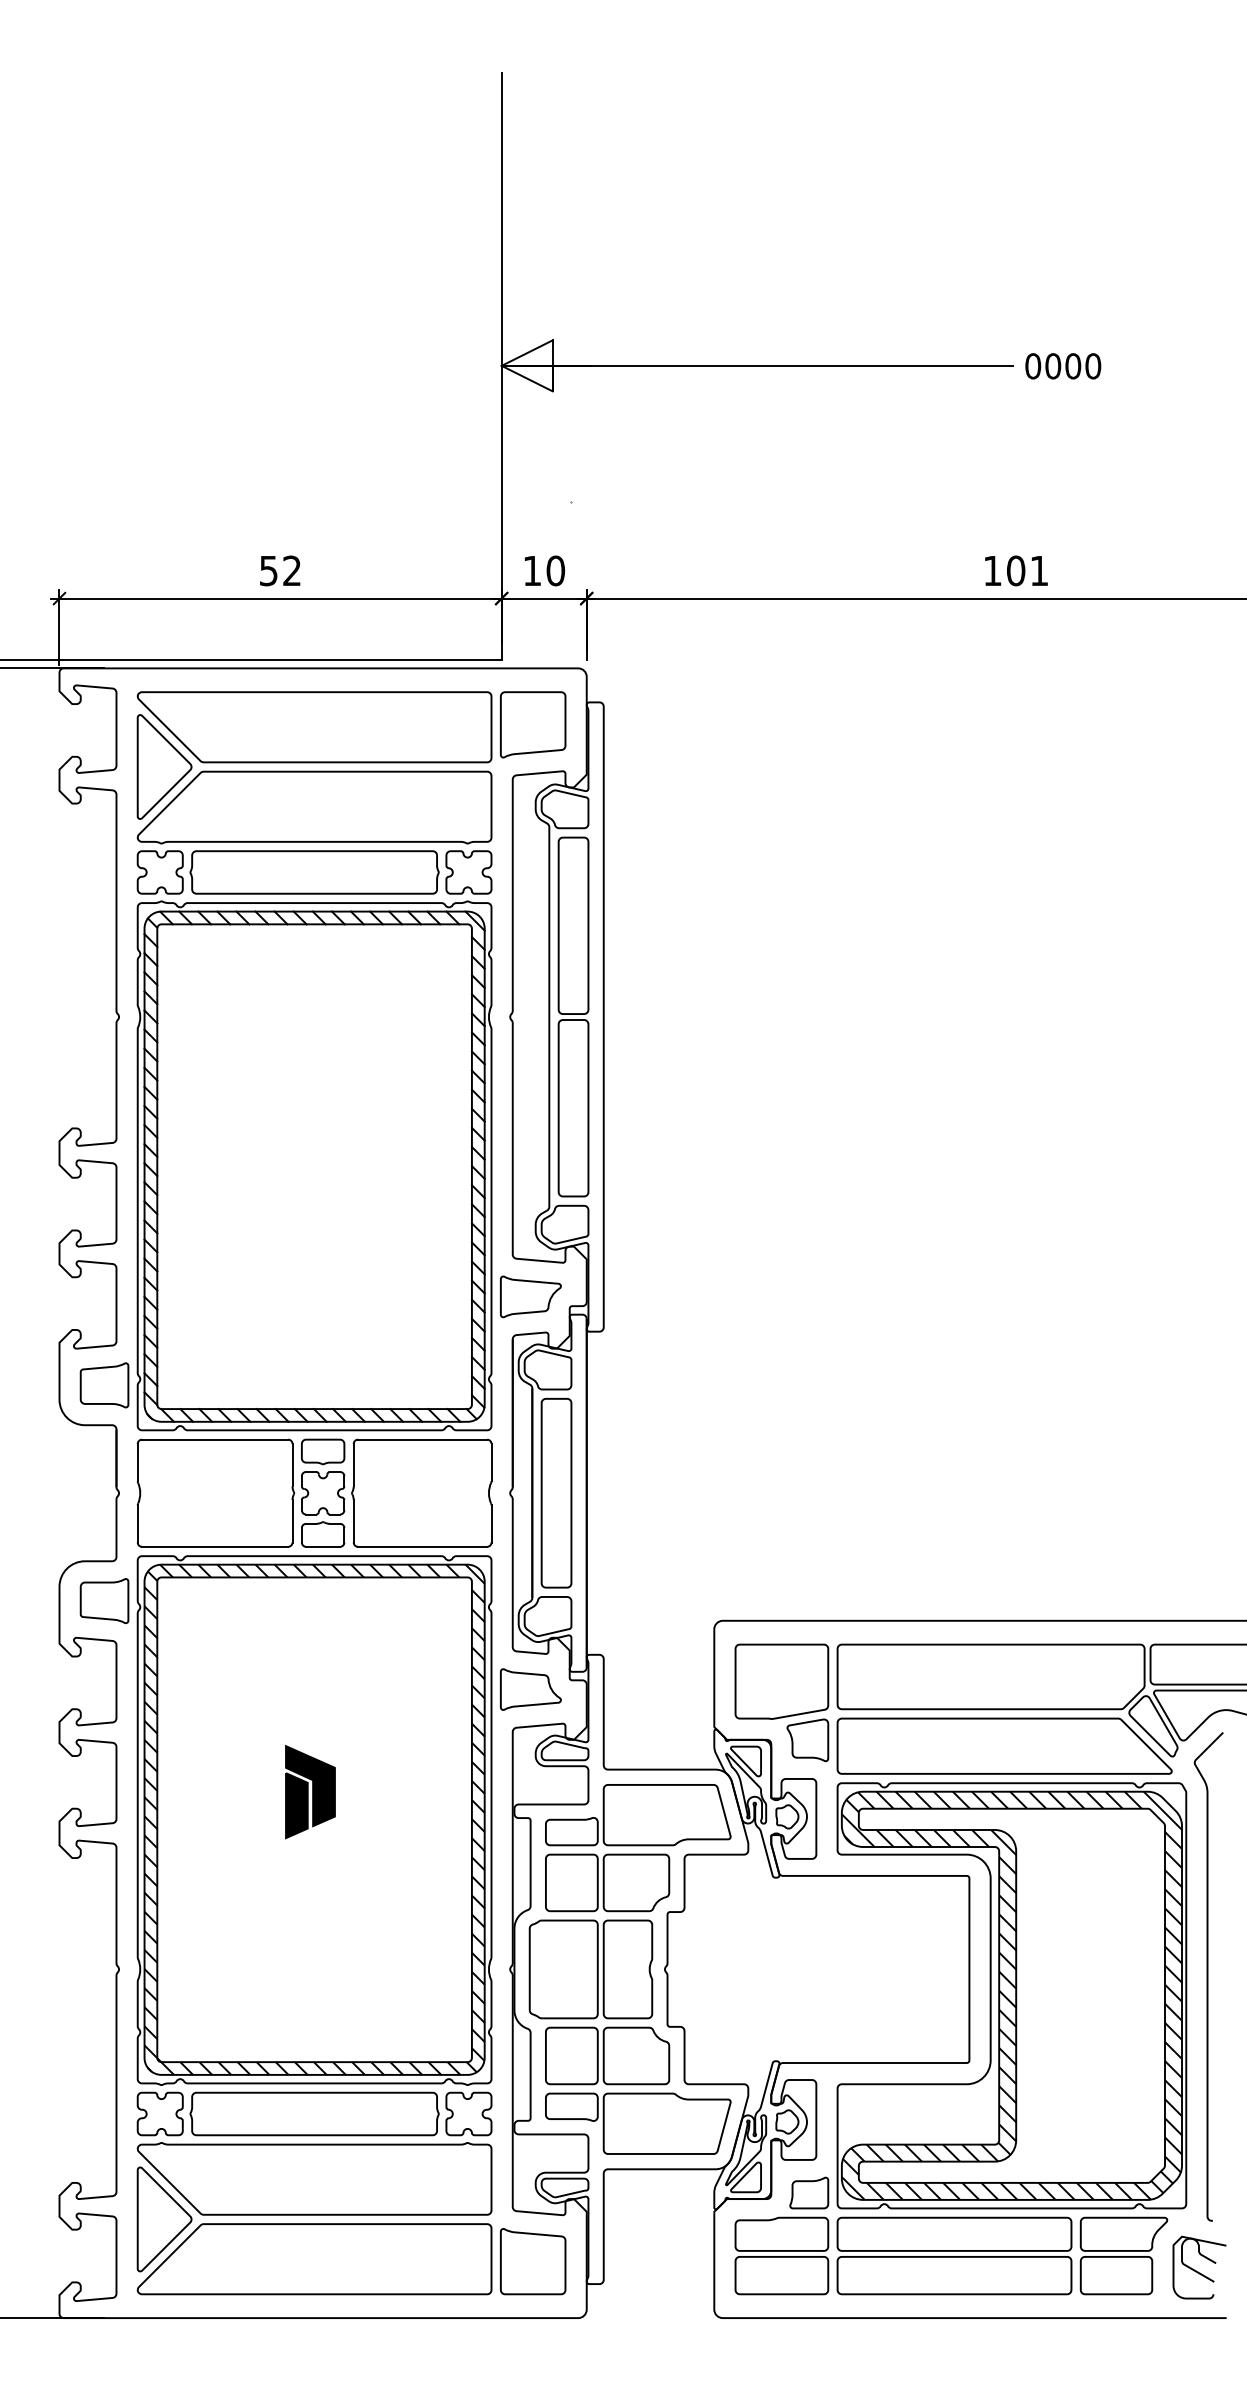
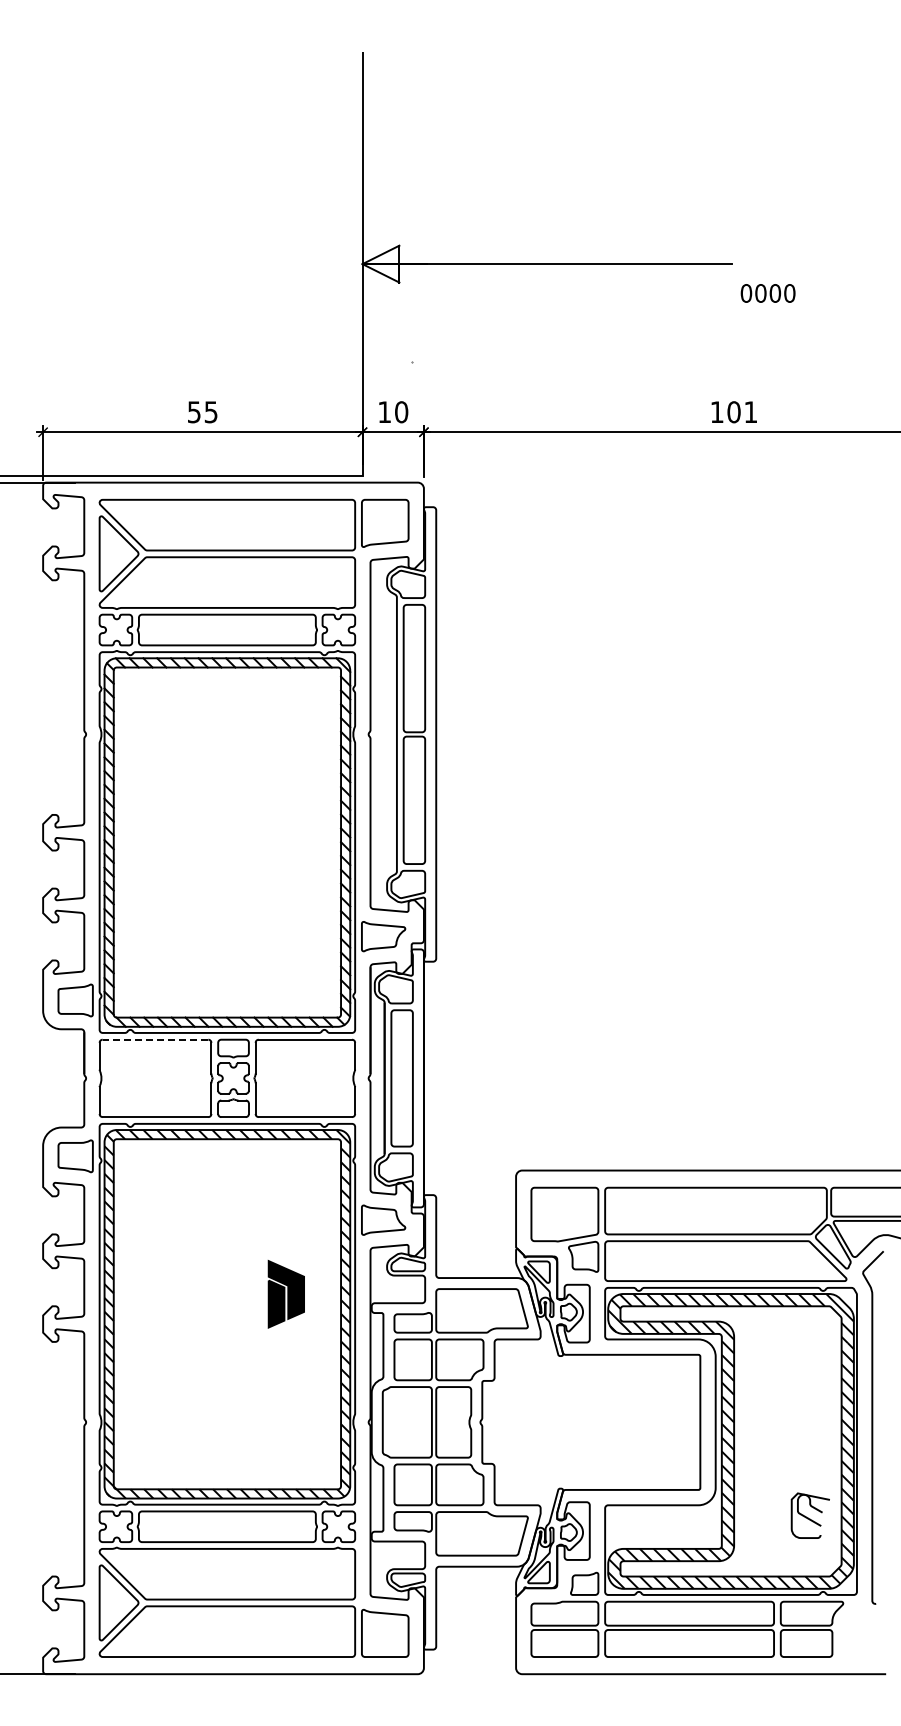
text: (1062, 366) -> (767, 293), moved
text: (291, 571) -> (210, 412), 52 -> 55
line: (215, 1439) -> (155, 1039), solid -> dashed
part: (309, 1792) -> (285, 1294), moved
part: (1198, 2267) -> (809, 1515), moved

